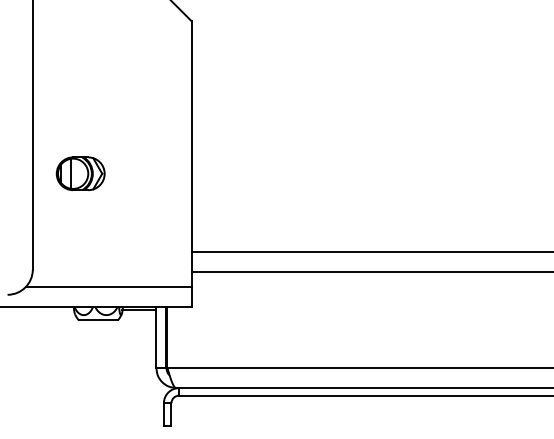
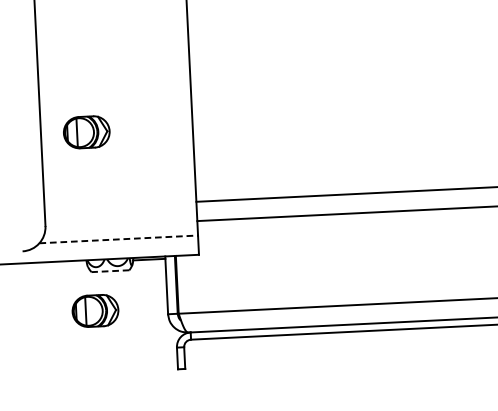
line: (109, 287) -> (119, 239), solid -> dashed
line: (98, 320) -> (110, 271), solid -> dashed
part: (80, 360) -> (95, 310), added

